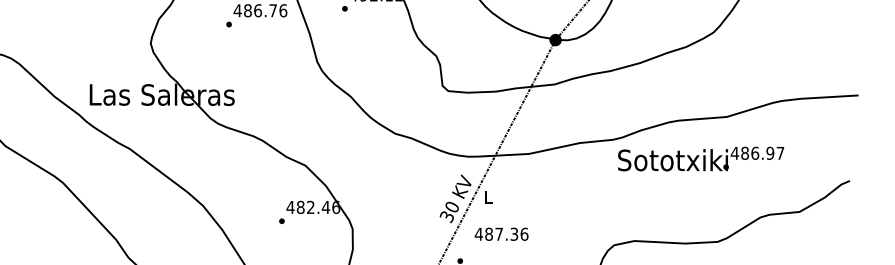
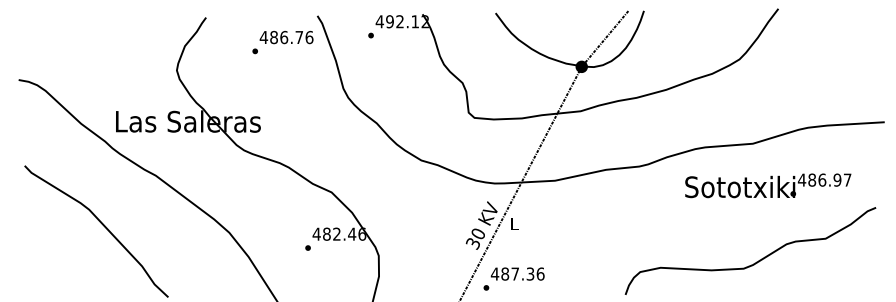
text: (701, 158) -> (768, 185), moved
text: (501, 233) -> (517, 273), moved

